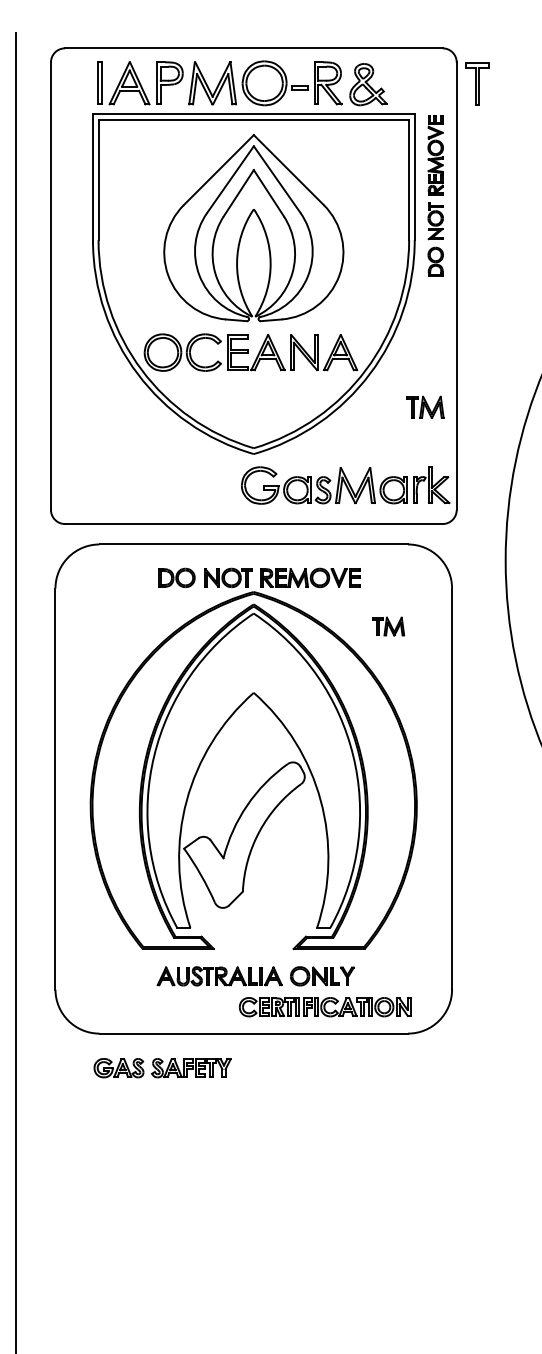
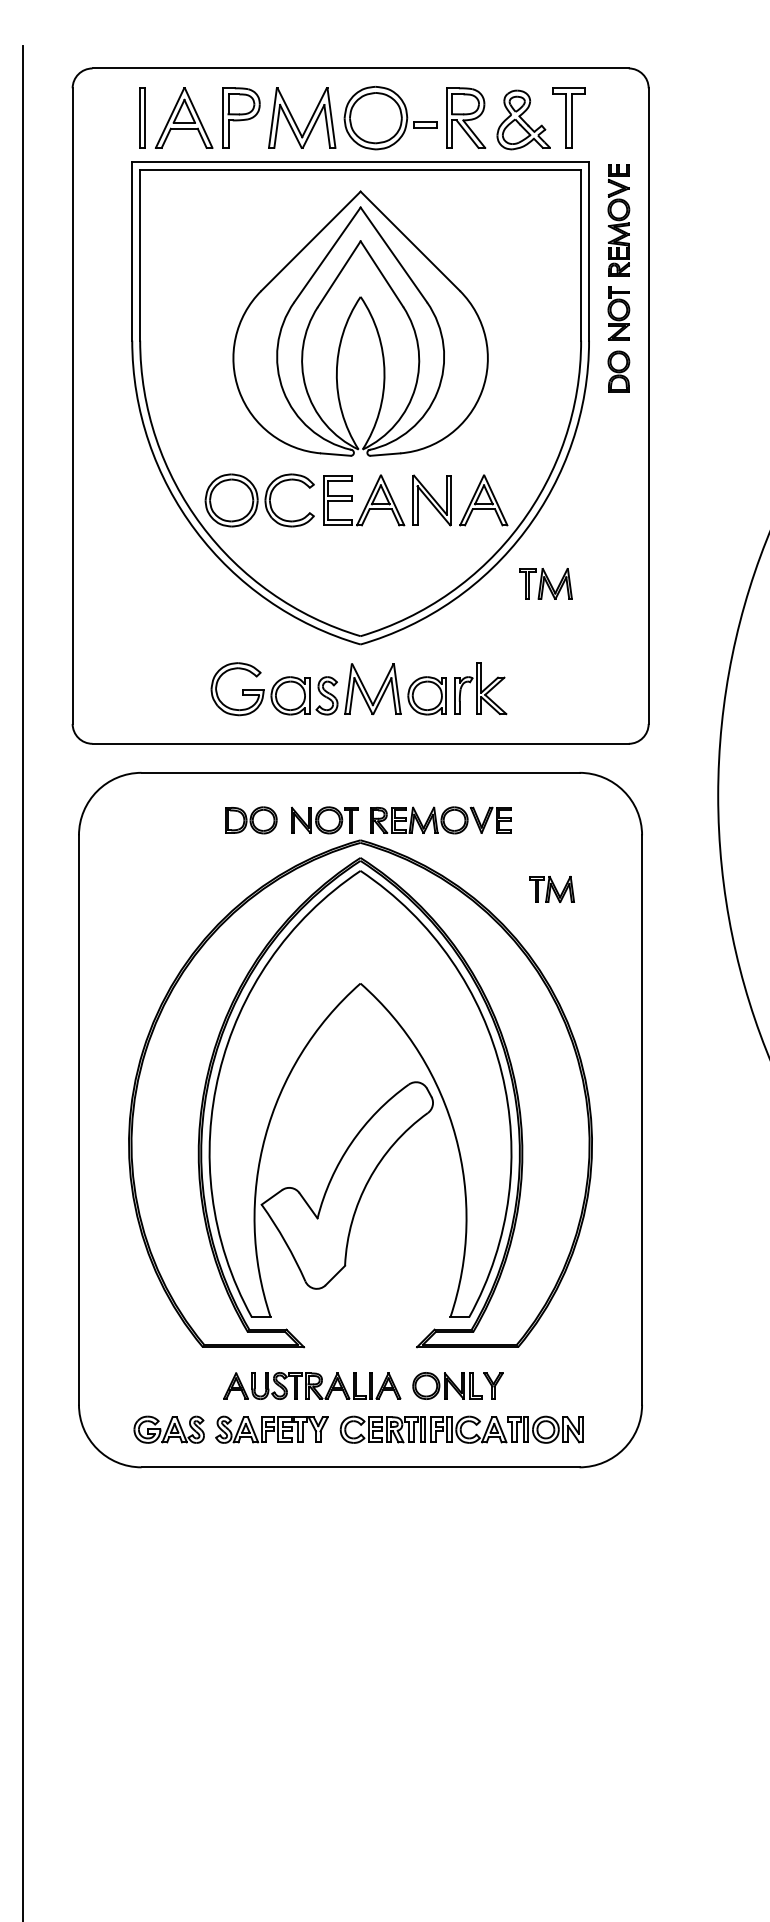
part: (477, 83) -> (568, 116), moved
part: (425, 406) -> (546, 582), moved
part: (345, 485) -> (358, 689), moved
part: (162, 1068) -> (230, 1430), moved

